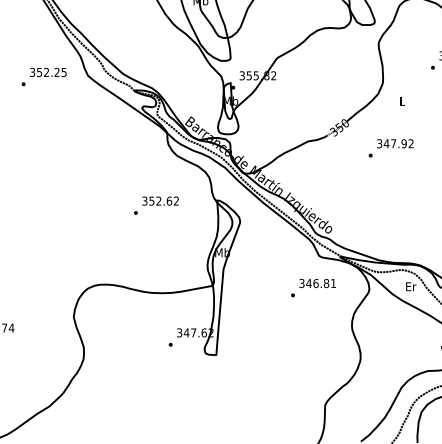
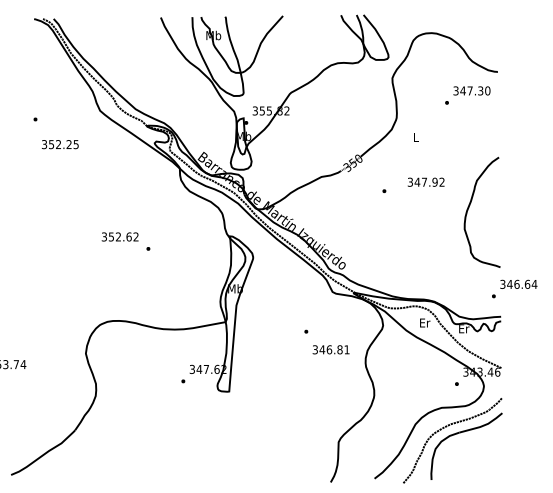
text: (48, 72) -> (60, 144), moved
text: (394, 142) -> (425, 181), moved
text: (159, 200) -> (119, 236), moved
text: (317, 283) -> (330, 349), moved

